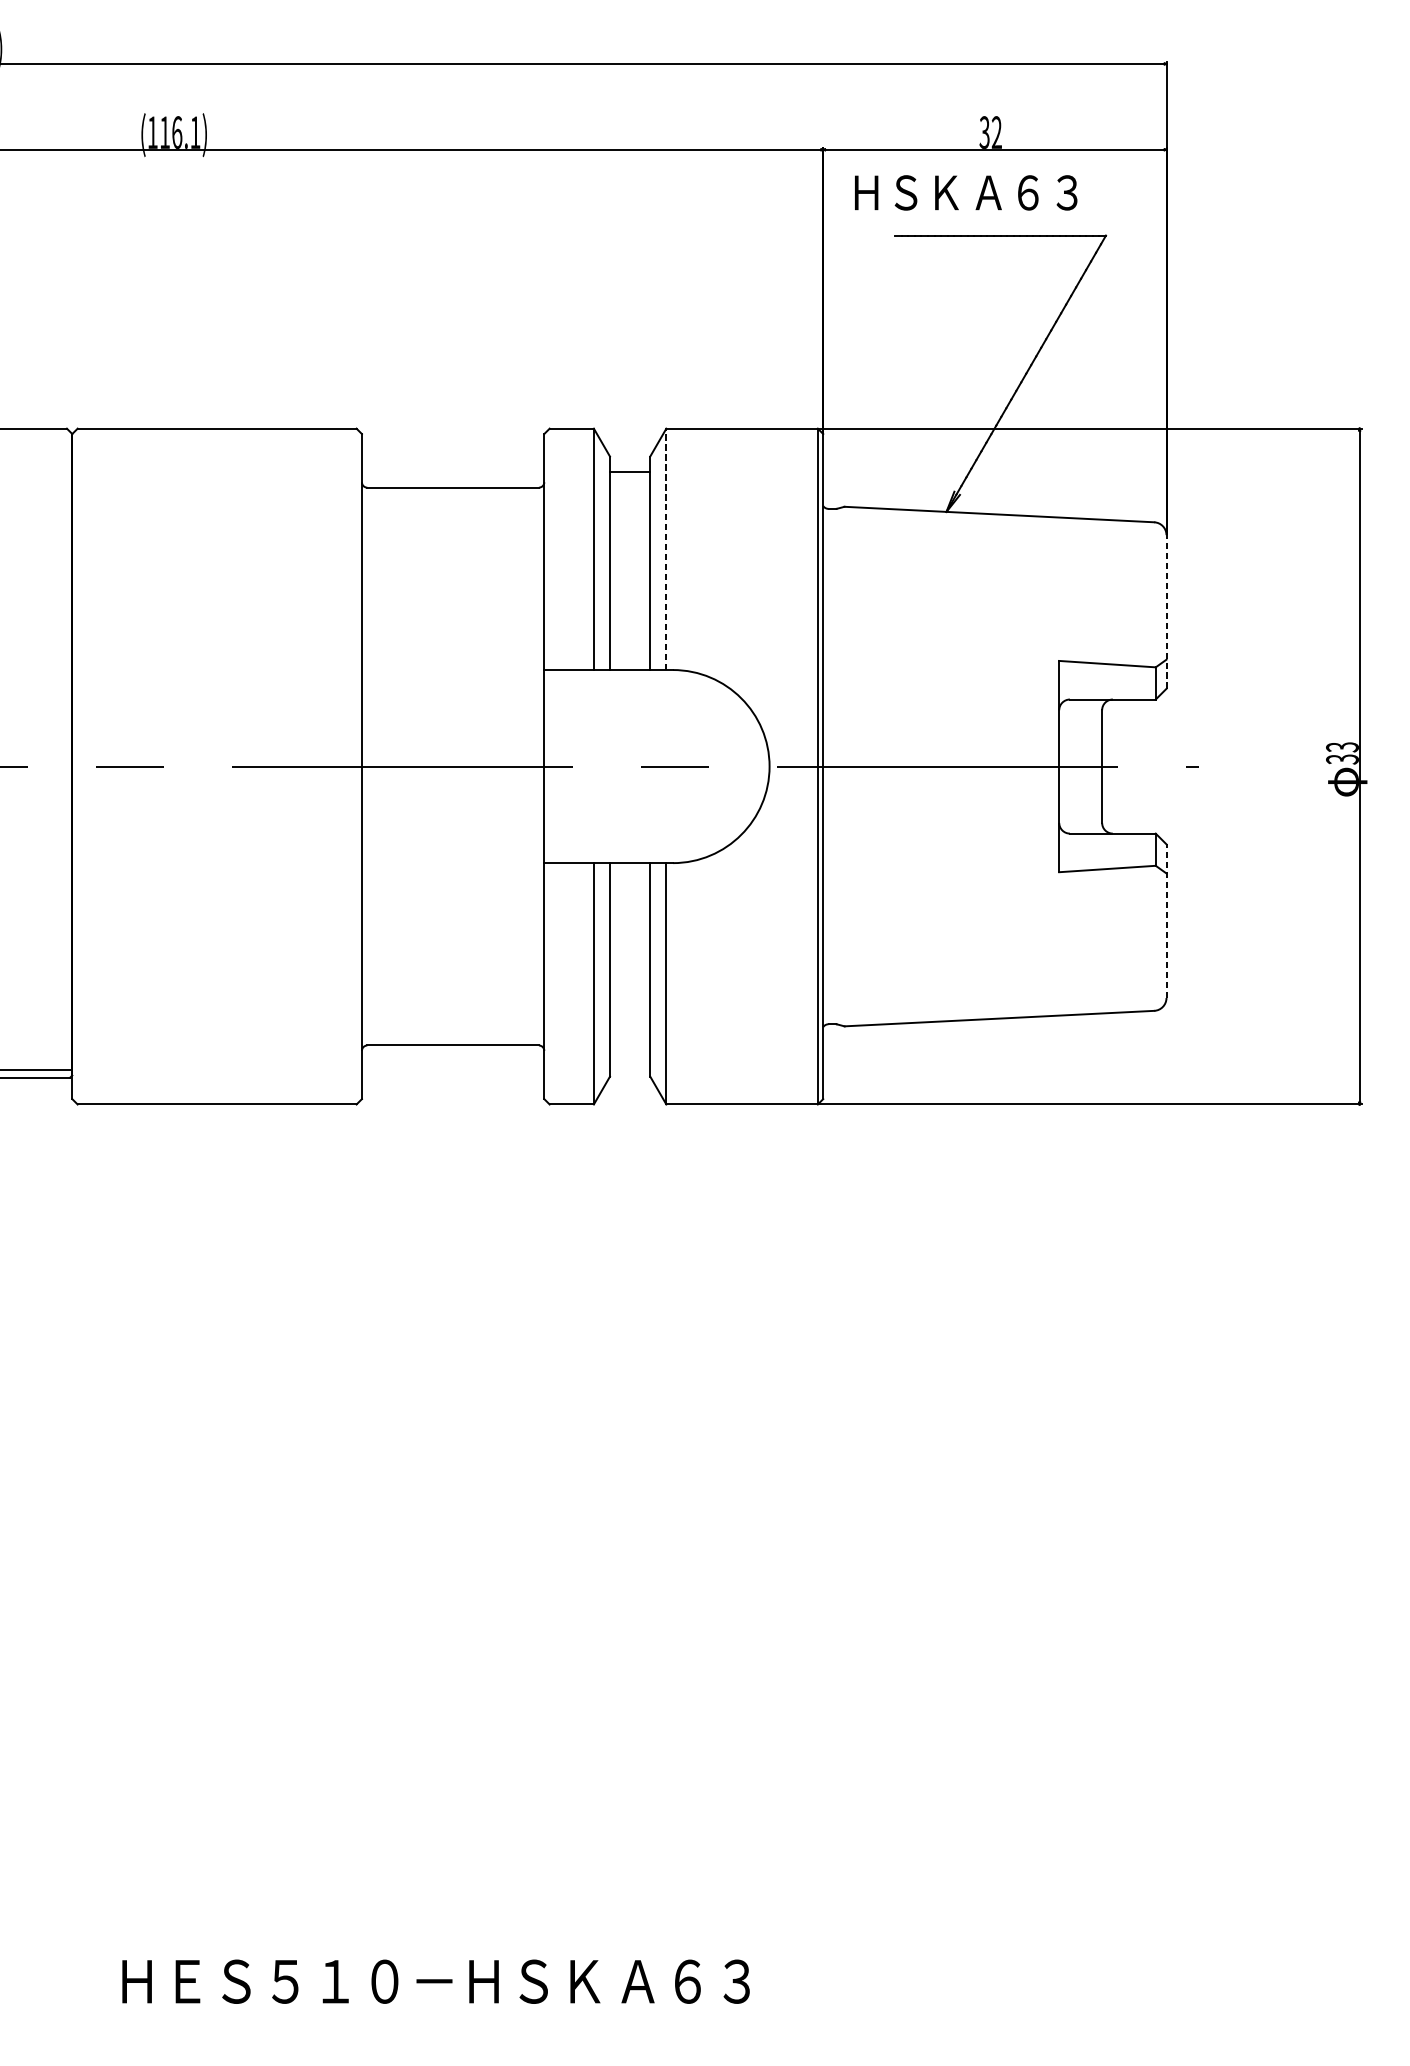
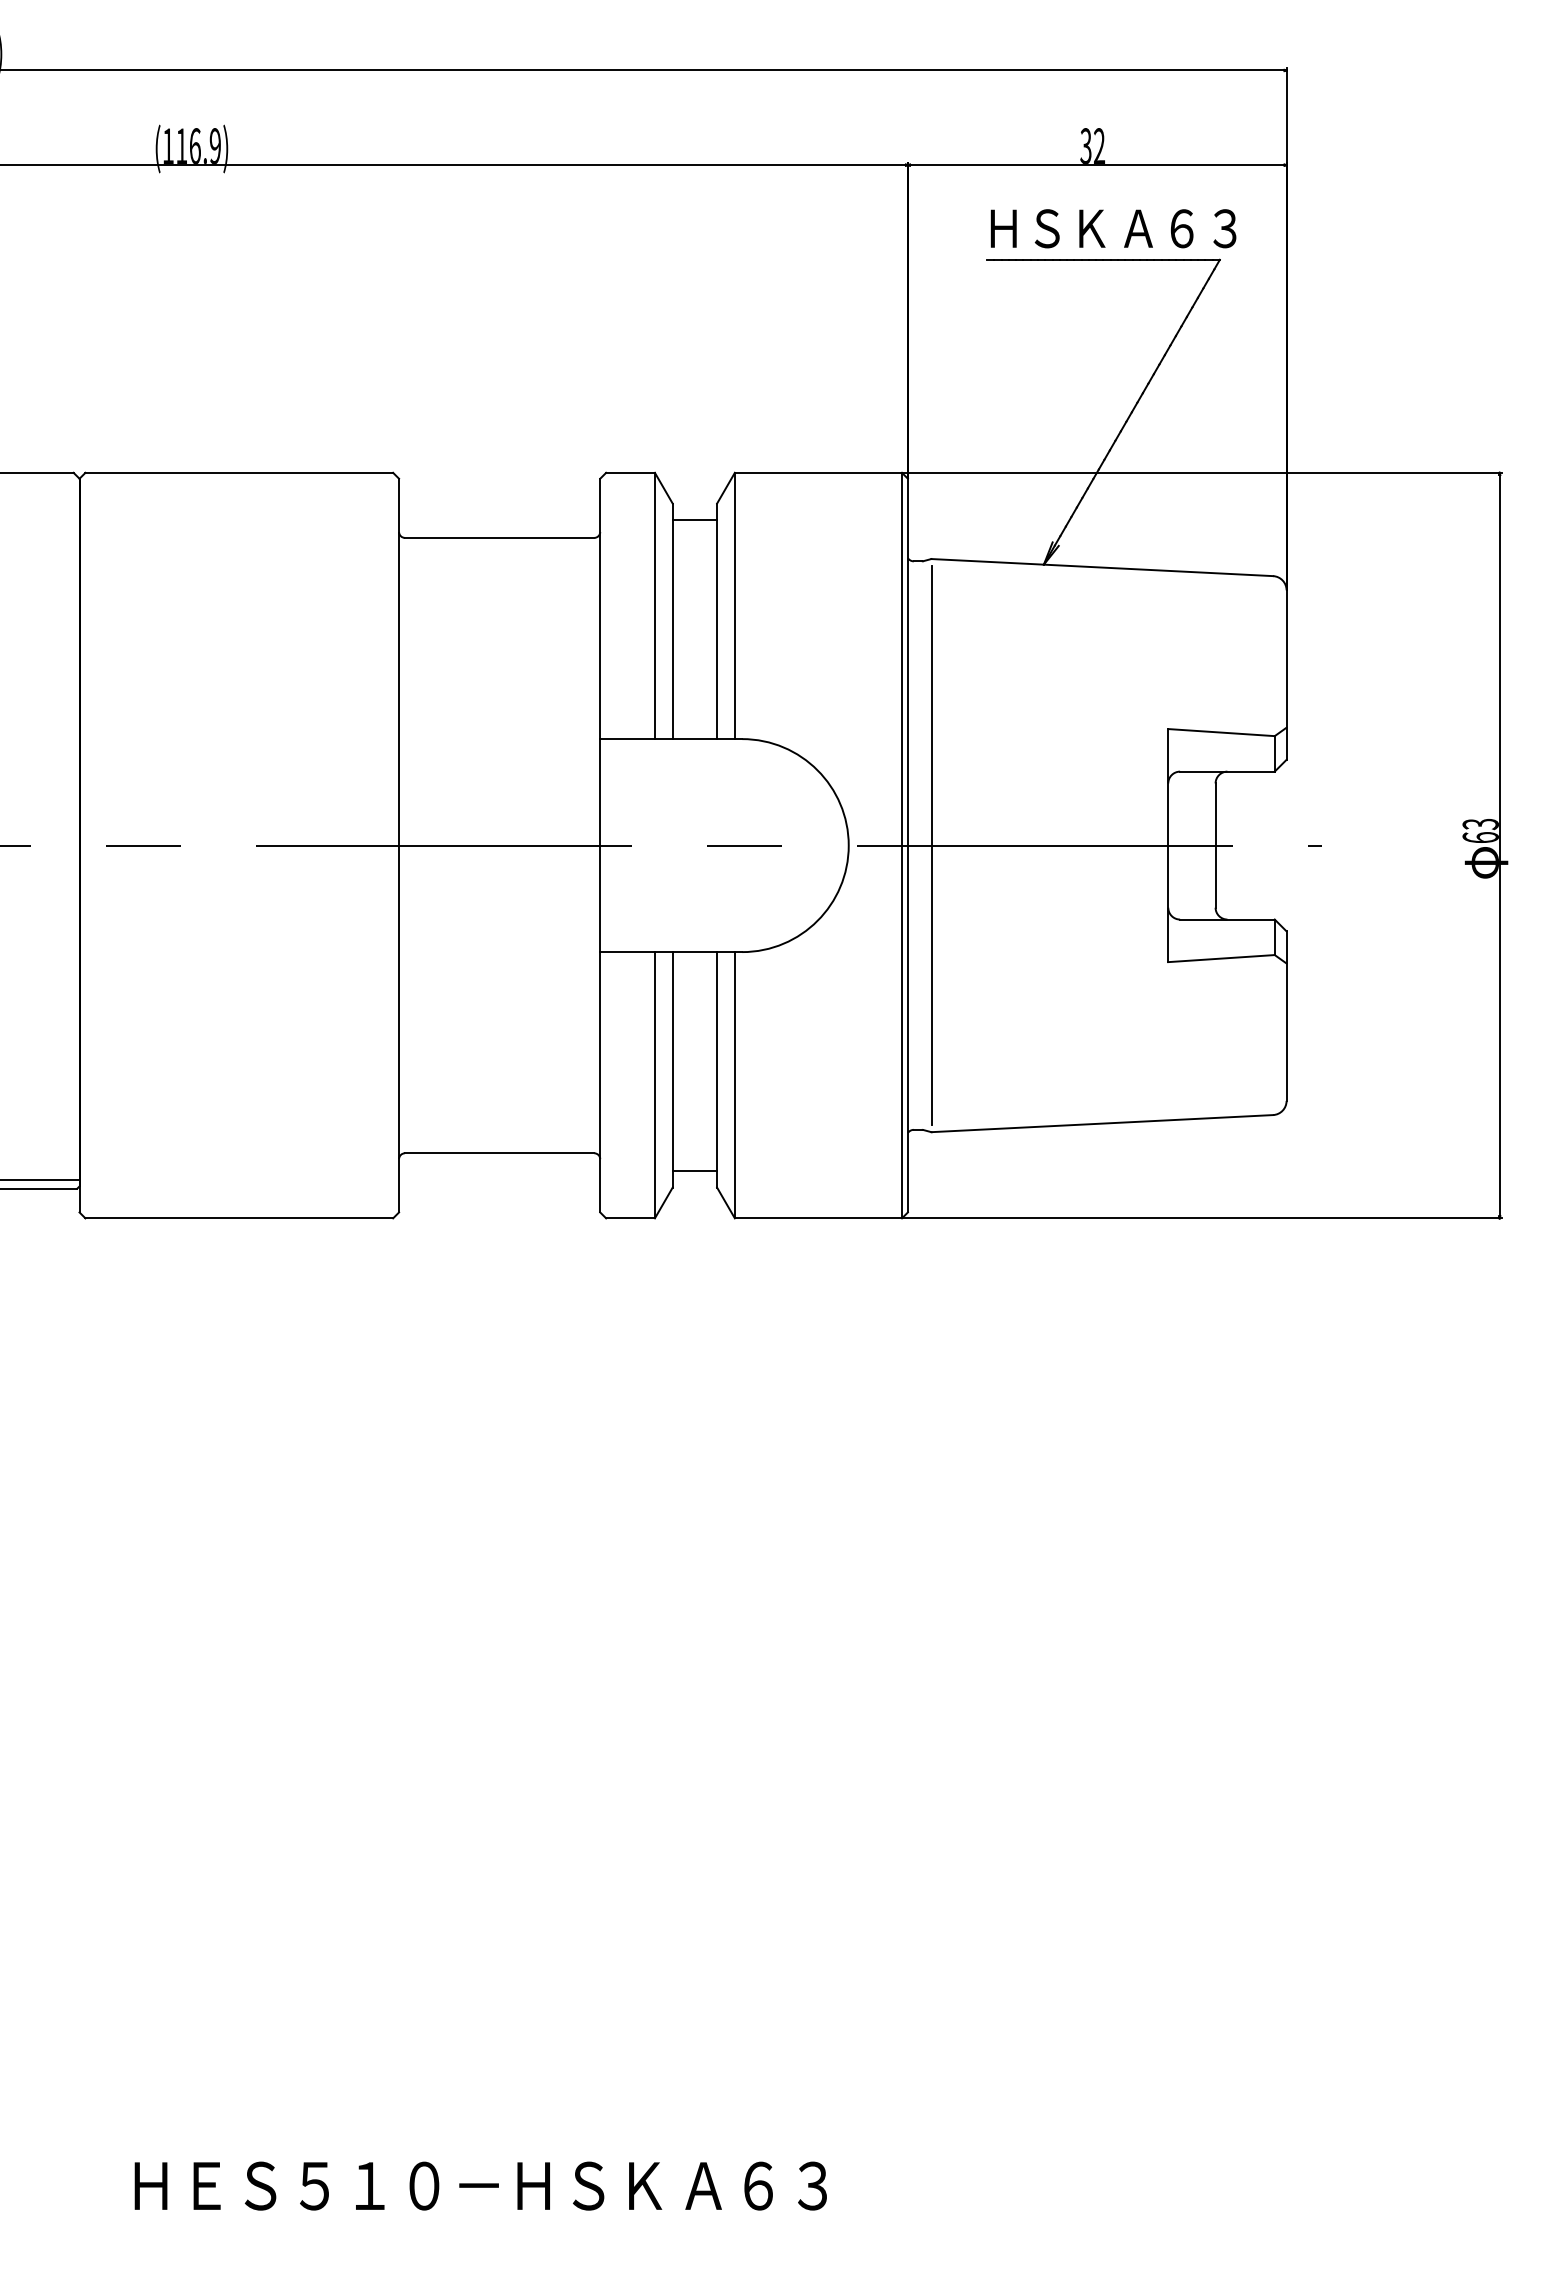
text: (194, 131) -> (214, 145), 116.1 -> 116.9
text: (966, 192) -> (1113, 228), moved
line: (666, 548) -> (734, 605), dashed -> solid
line: (1166, 612) -> (1286, 675), dashed -> solid
text: (1342, 759) -> (1480, 837), 33 -> 63
line: (844, 766) -> (931, 845), added
line: (1166, 921) -> (1286, 1016), dashed -> solid
line: (629, 1062) -> (694, 1171), added

